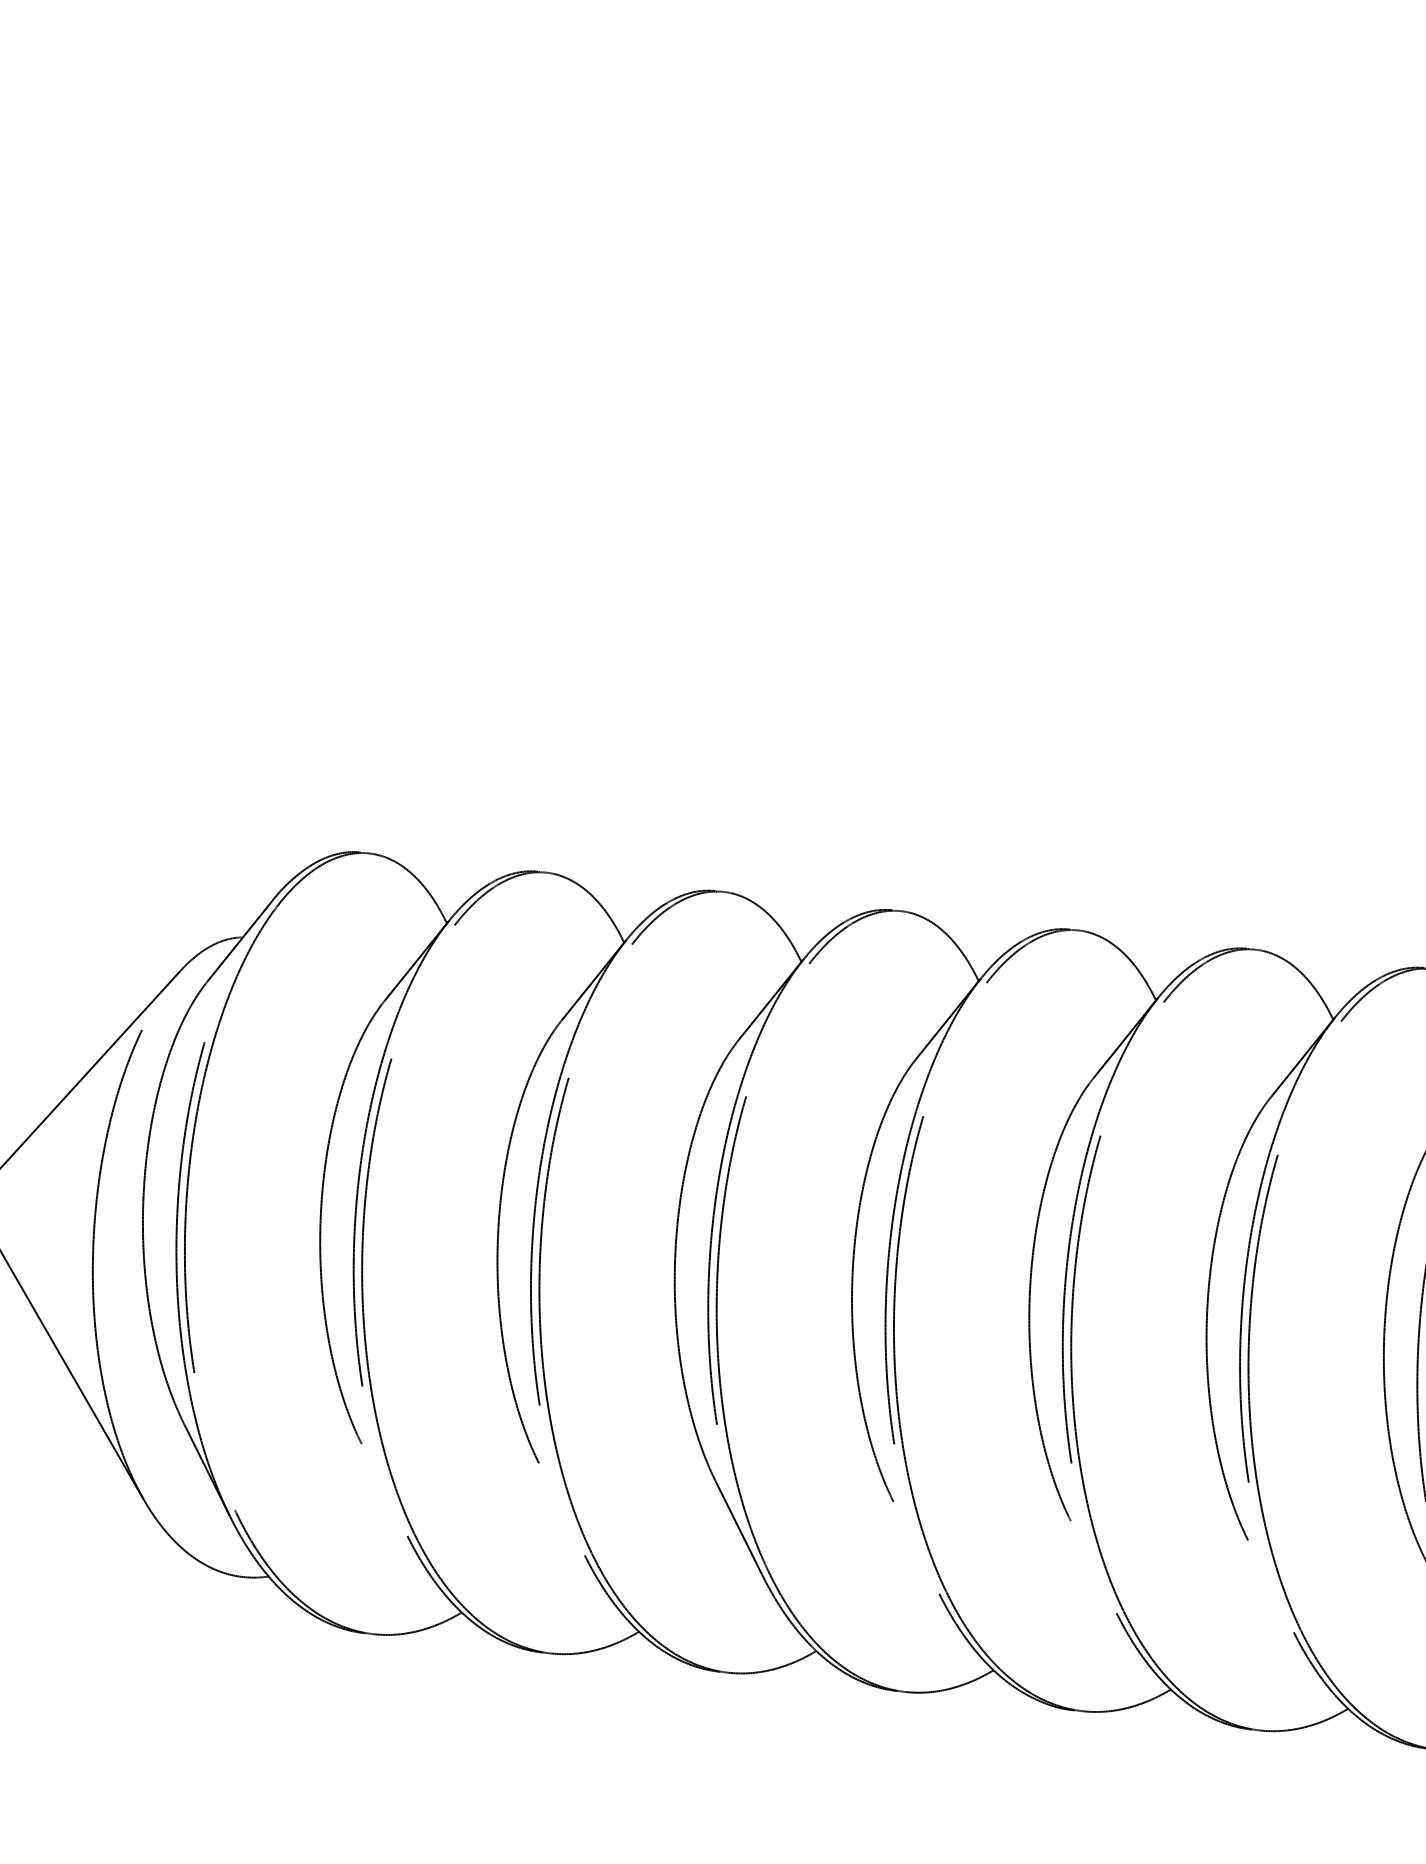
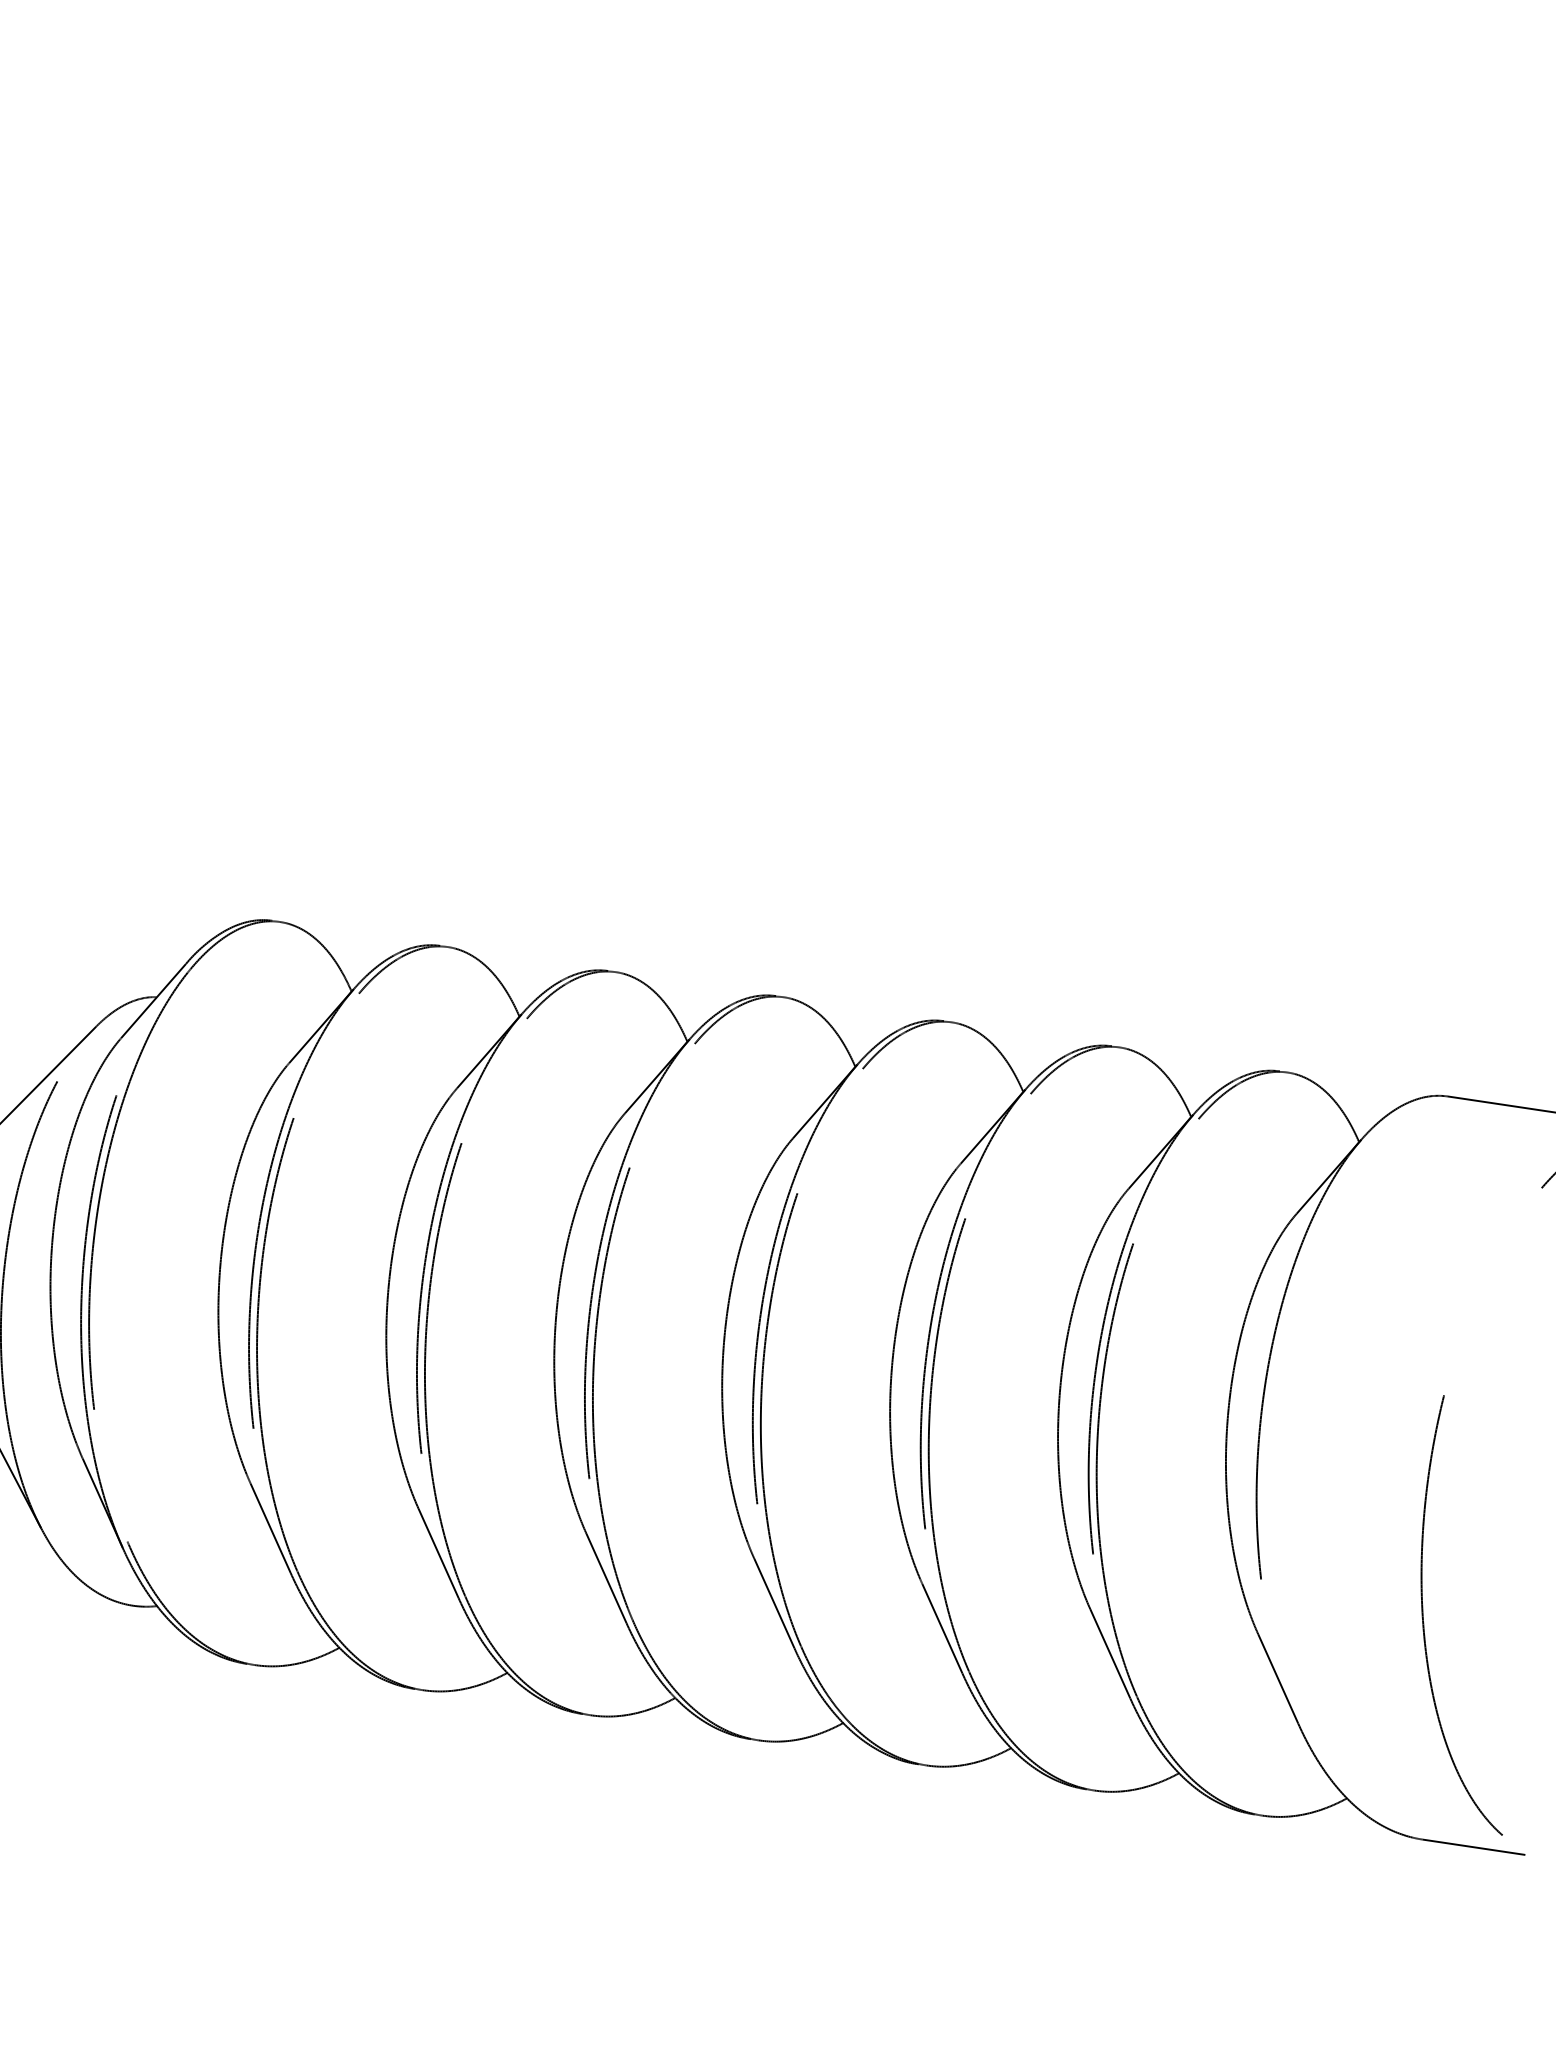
line: (384, 1490) -> (270, 1528), added
line: (561, 1509) -> (438, 1553), added
line: (916, 1547) -> (774, 1603), added
line: (1093, 1566) -> (942, 1628), added
line: (1271, 1586) -> (1110, 1653), added

